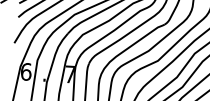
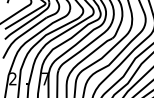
text: (25, 71) -> (12, 78), 6 -> 2

